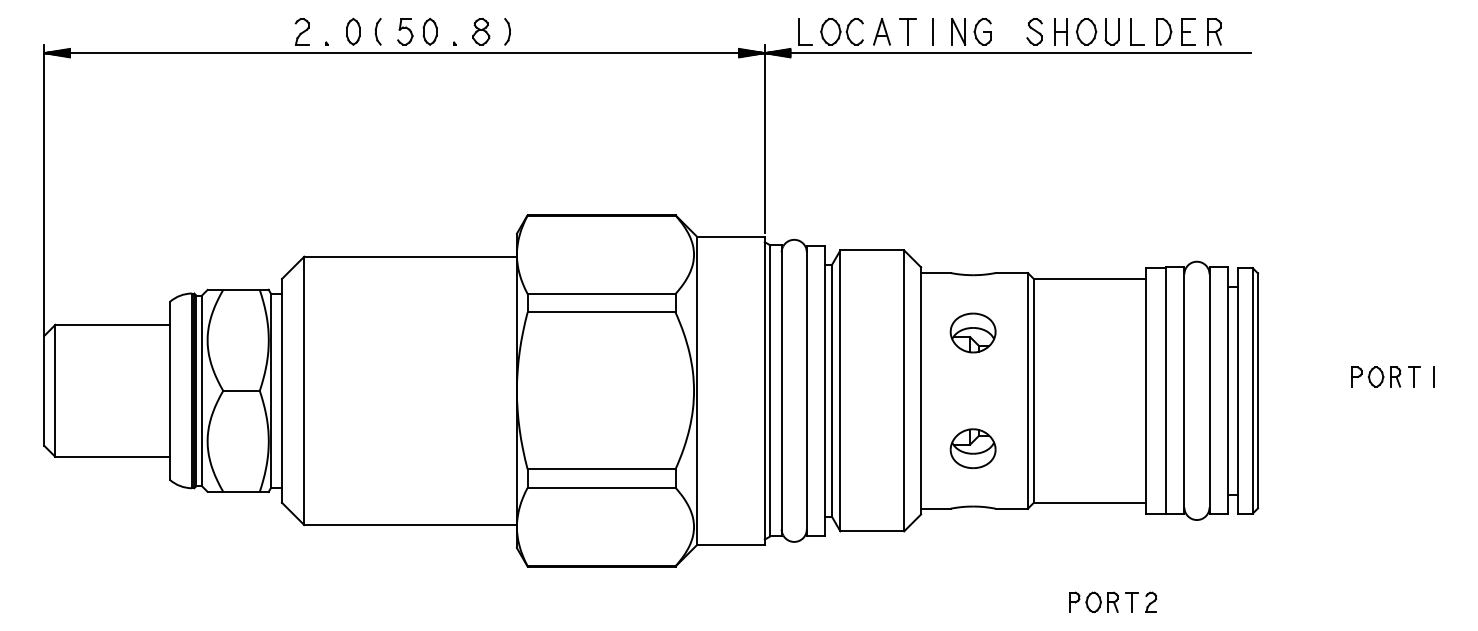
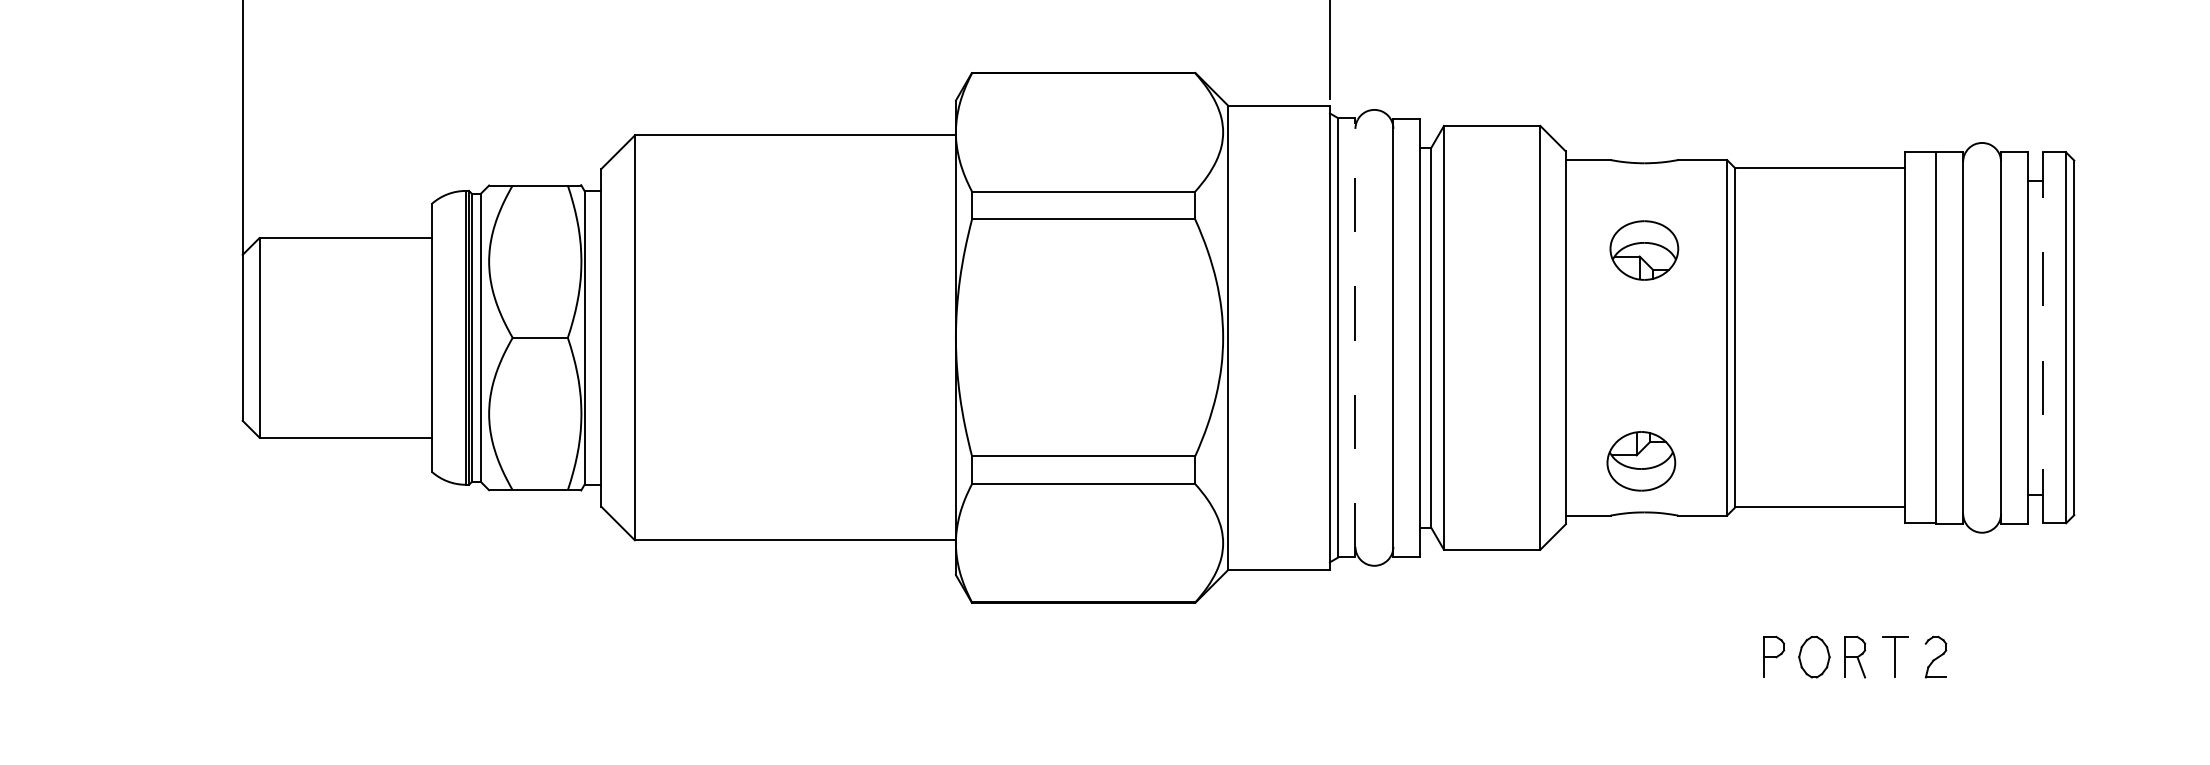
line: (781, 390) -> (1355, 337), solid -> dashed
line: (1237, 390) -> (2043, 337), solid -> dashed
part: (972, 448) -> (1640, 461), moved
part: (1113, 601) -> (1856, 655), size x1.4

